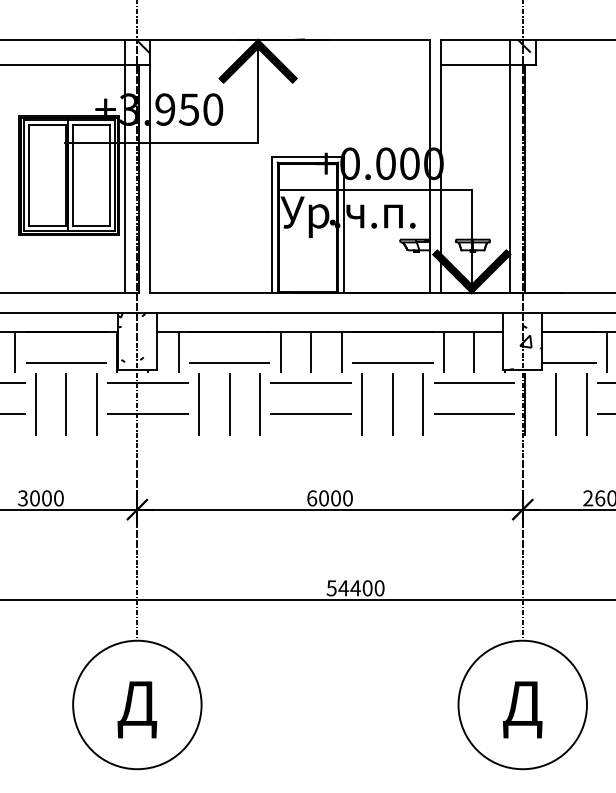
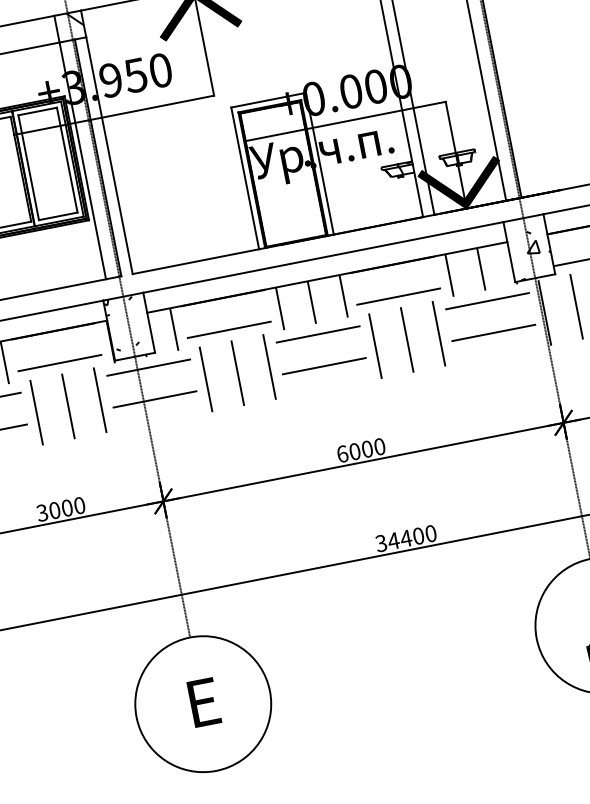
text: (331, 587) -> (380, 542), 54400 -> 34400
text: (137, 709) -> (204, 708), Д -> Е

